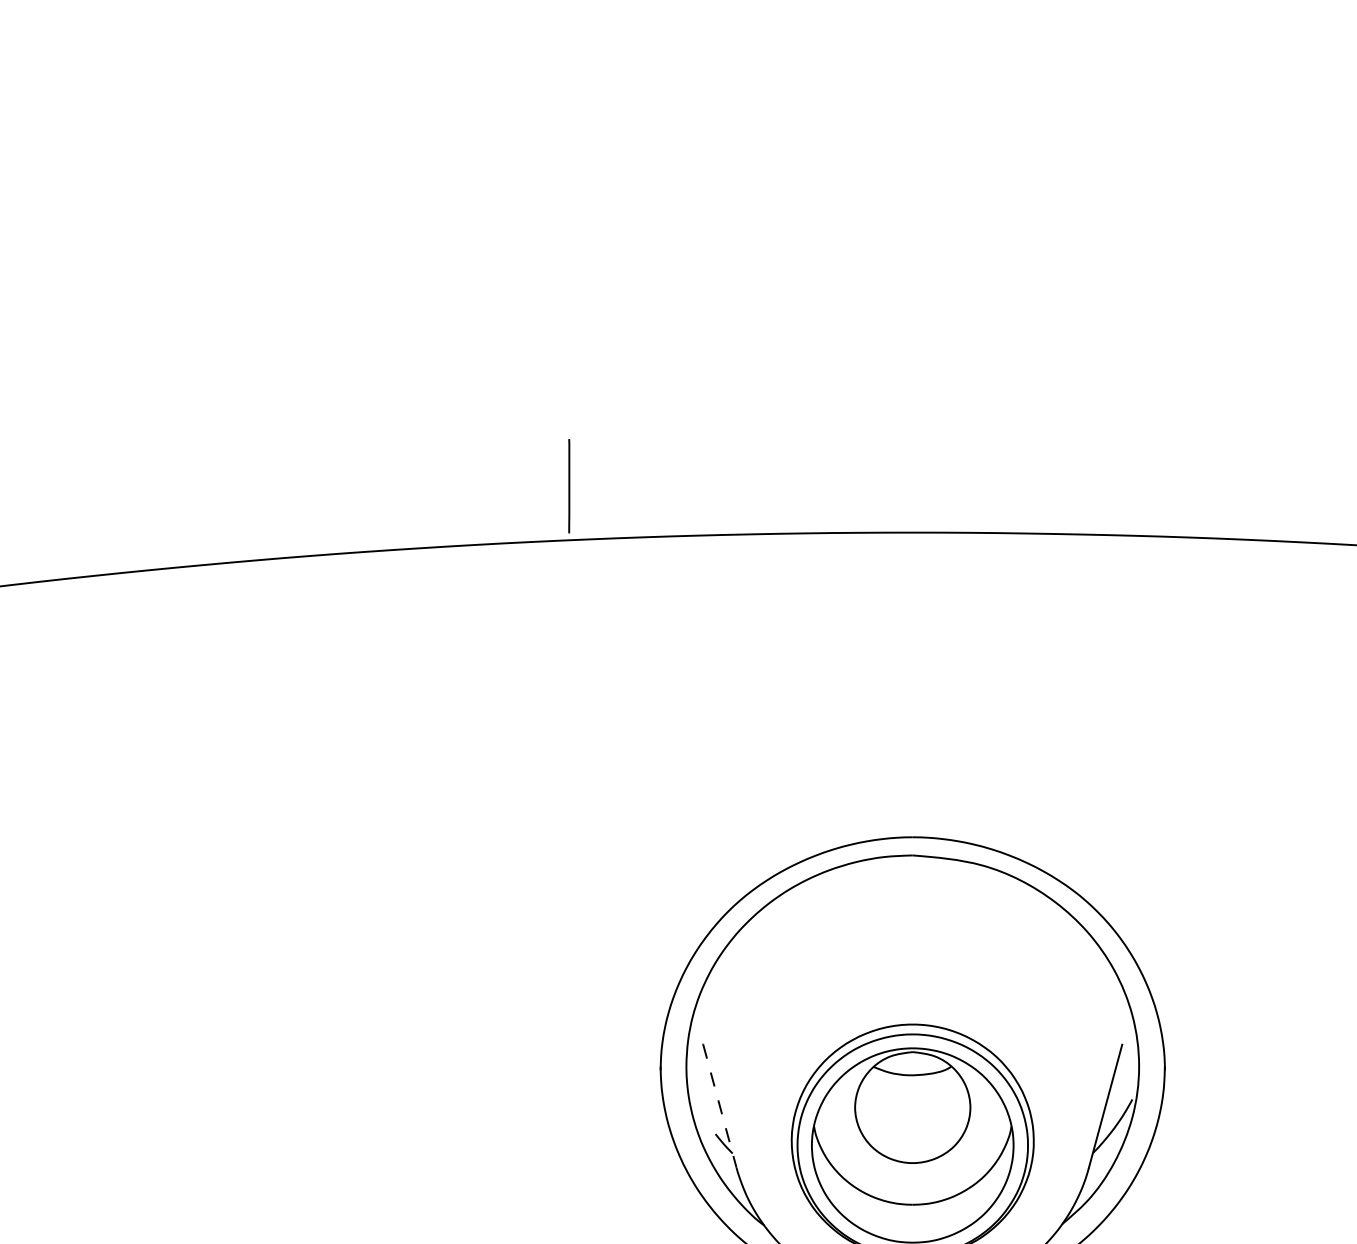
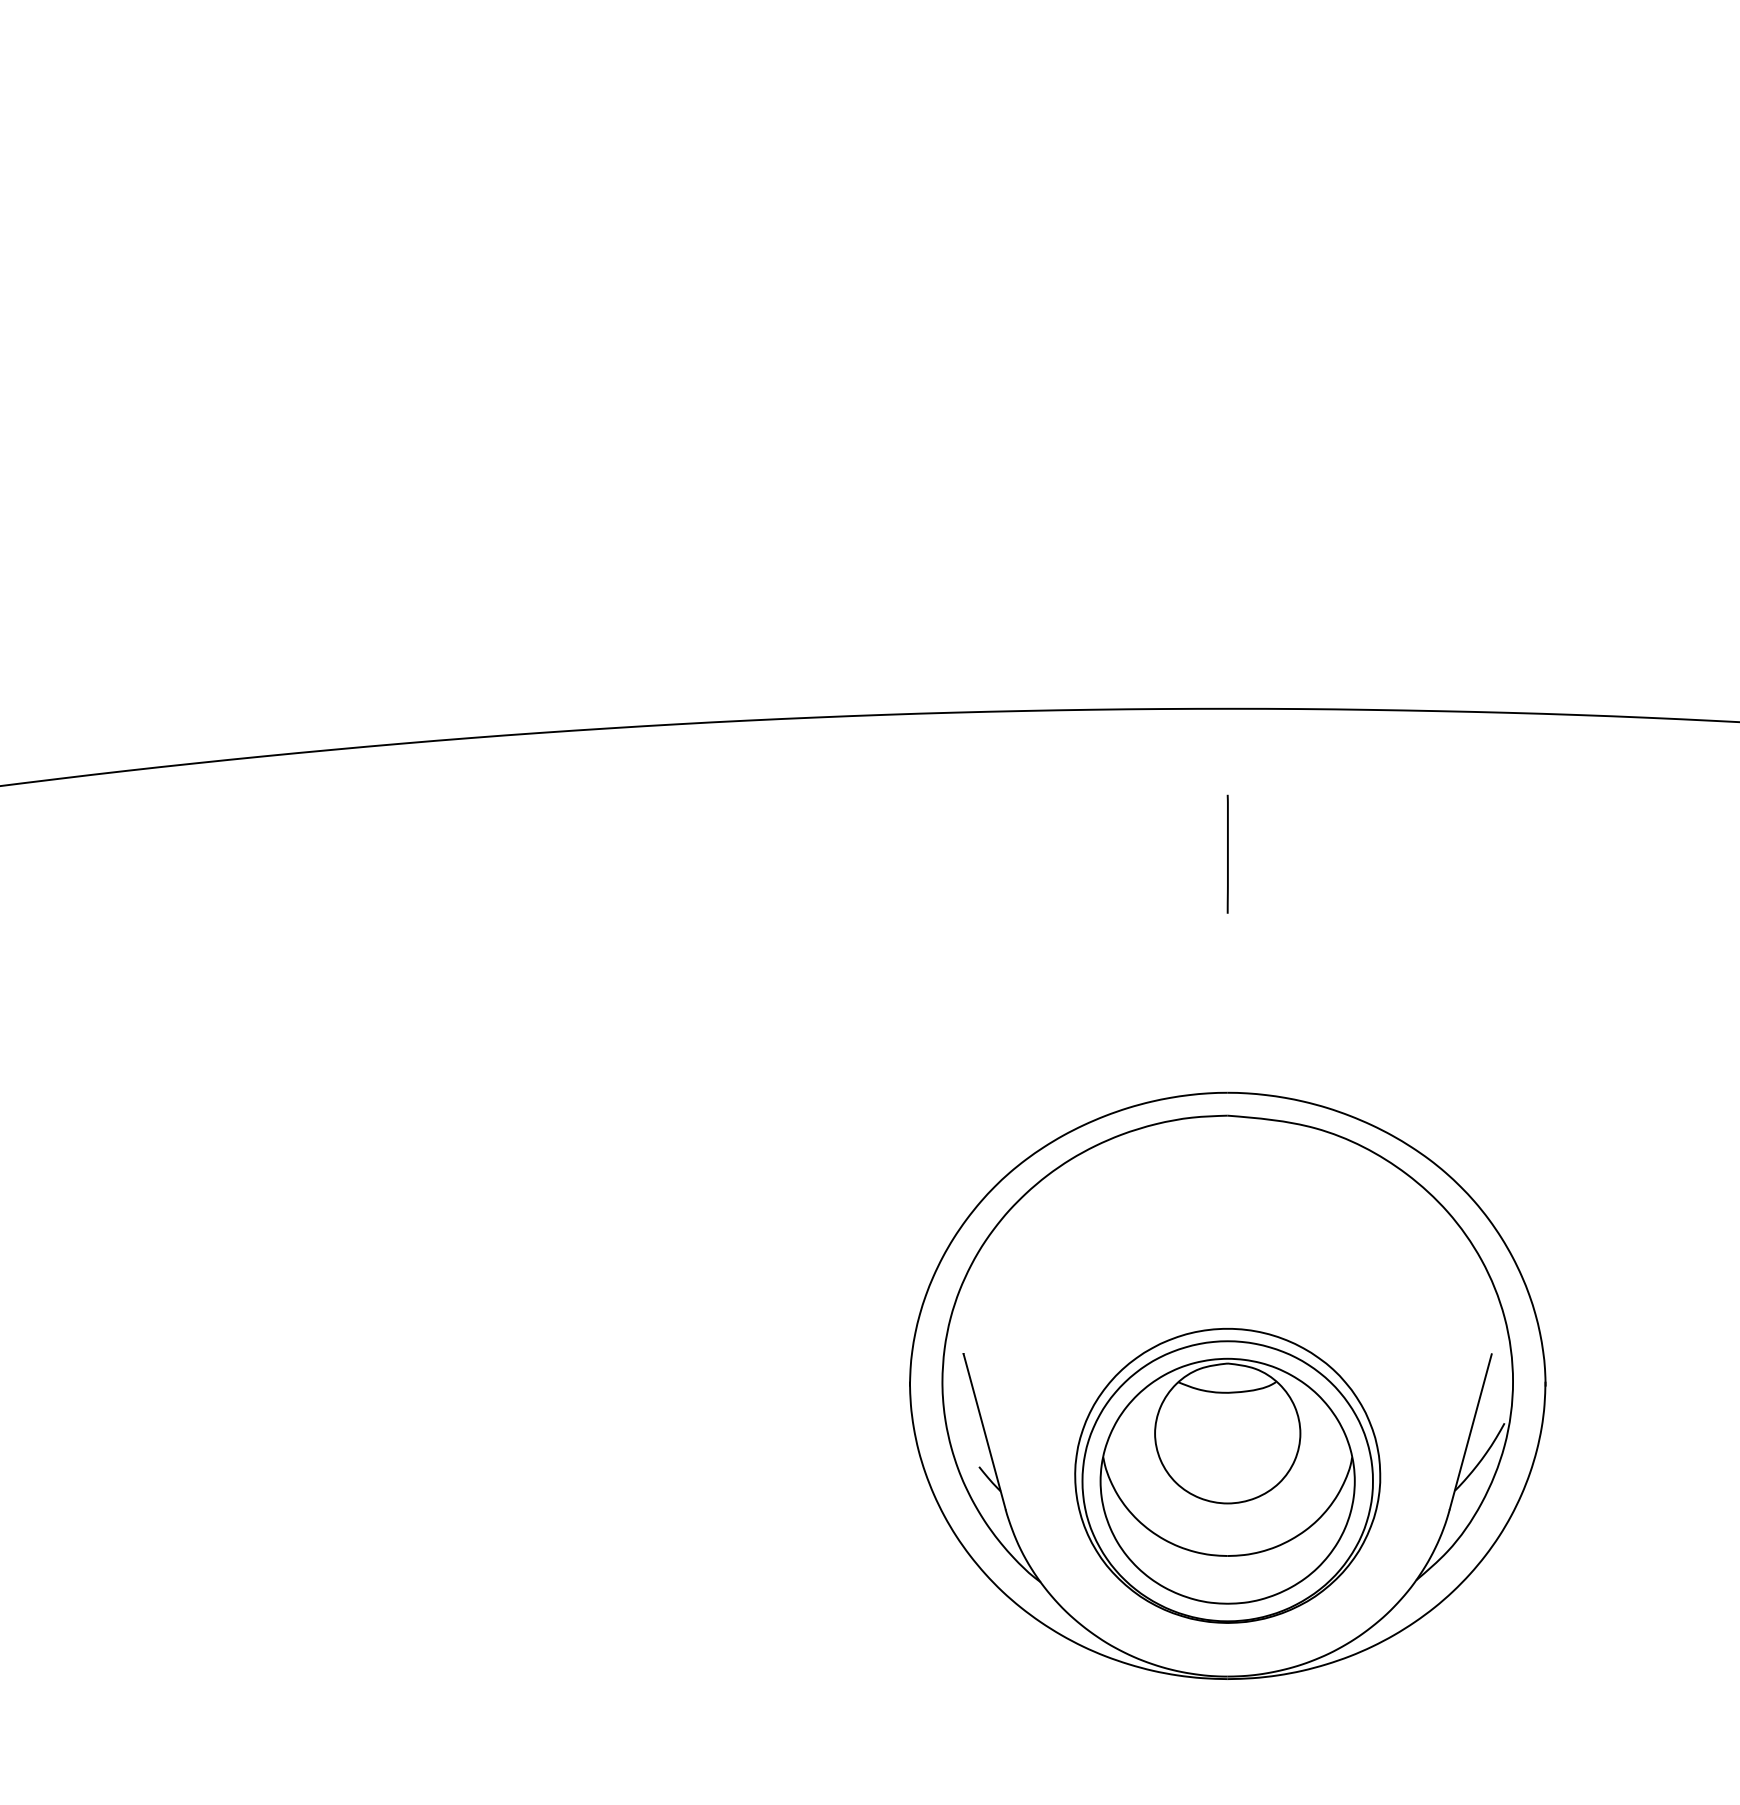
line: (569, 485) -> (1227, 853), moved
line: (719, 1106) -> (984, 1432), dashed -> solid

